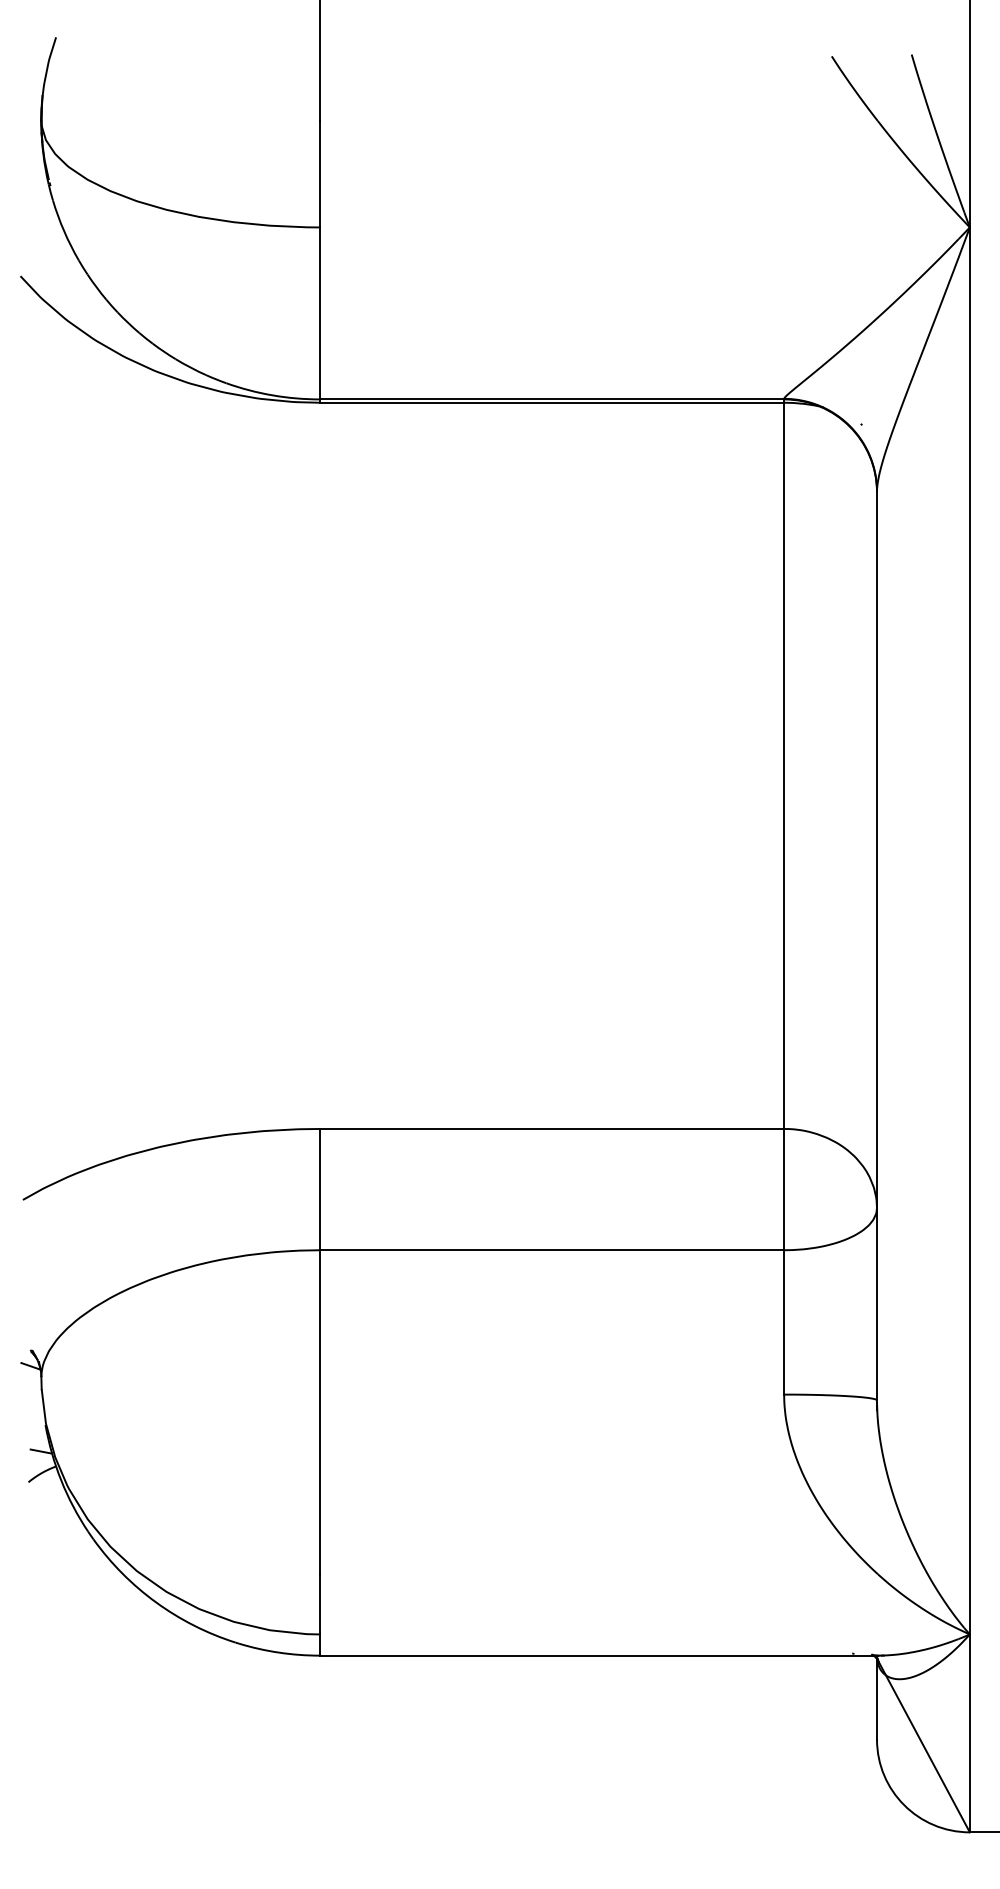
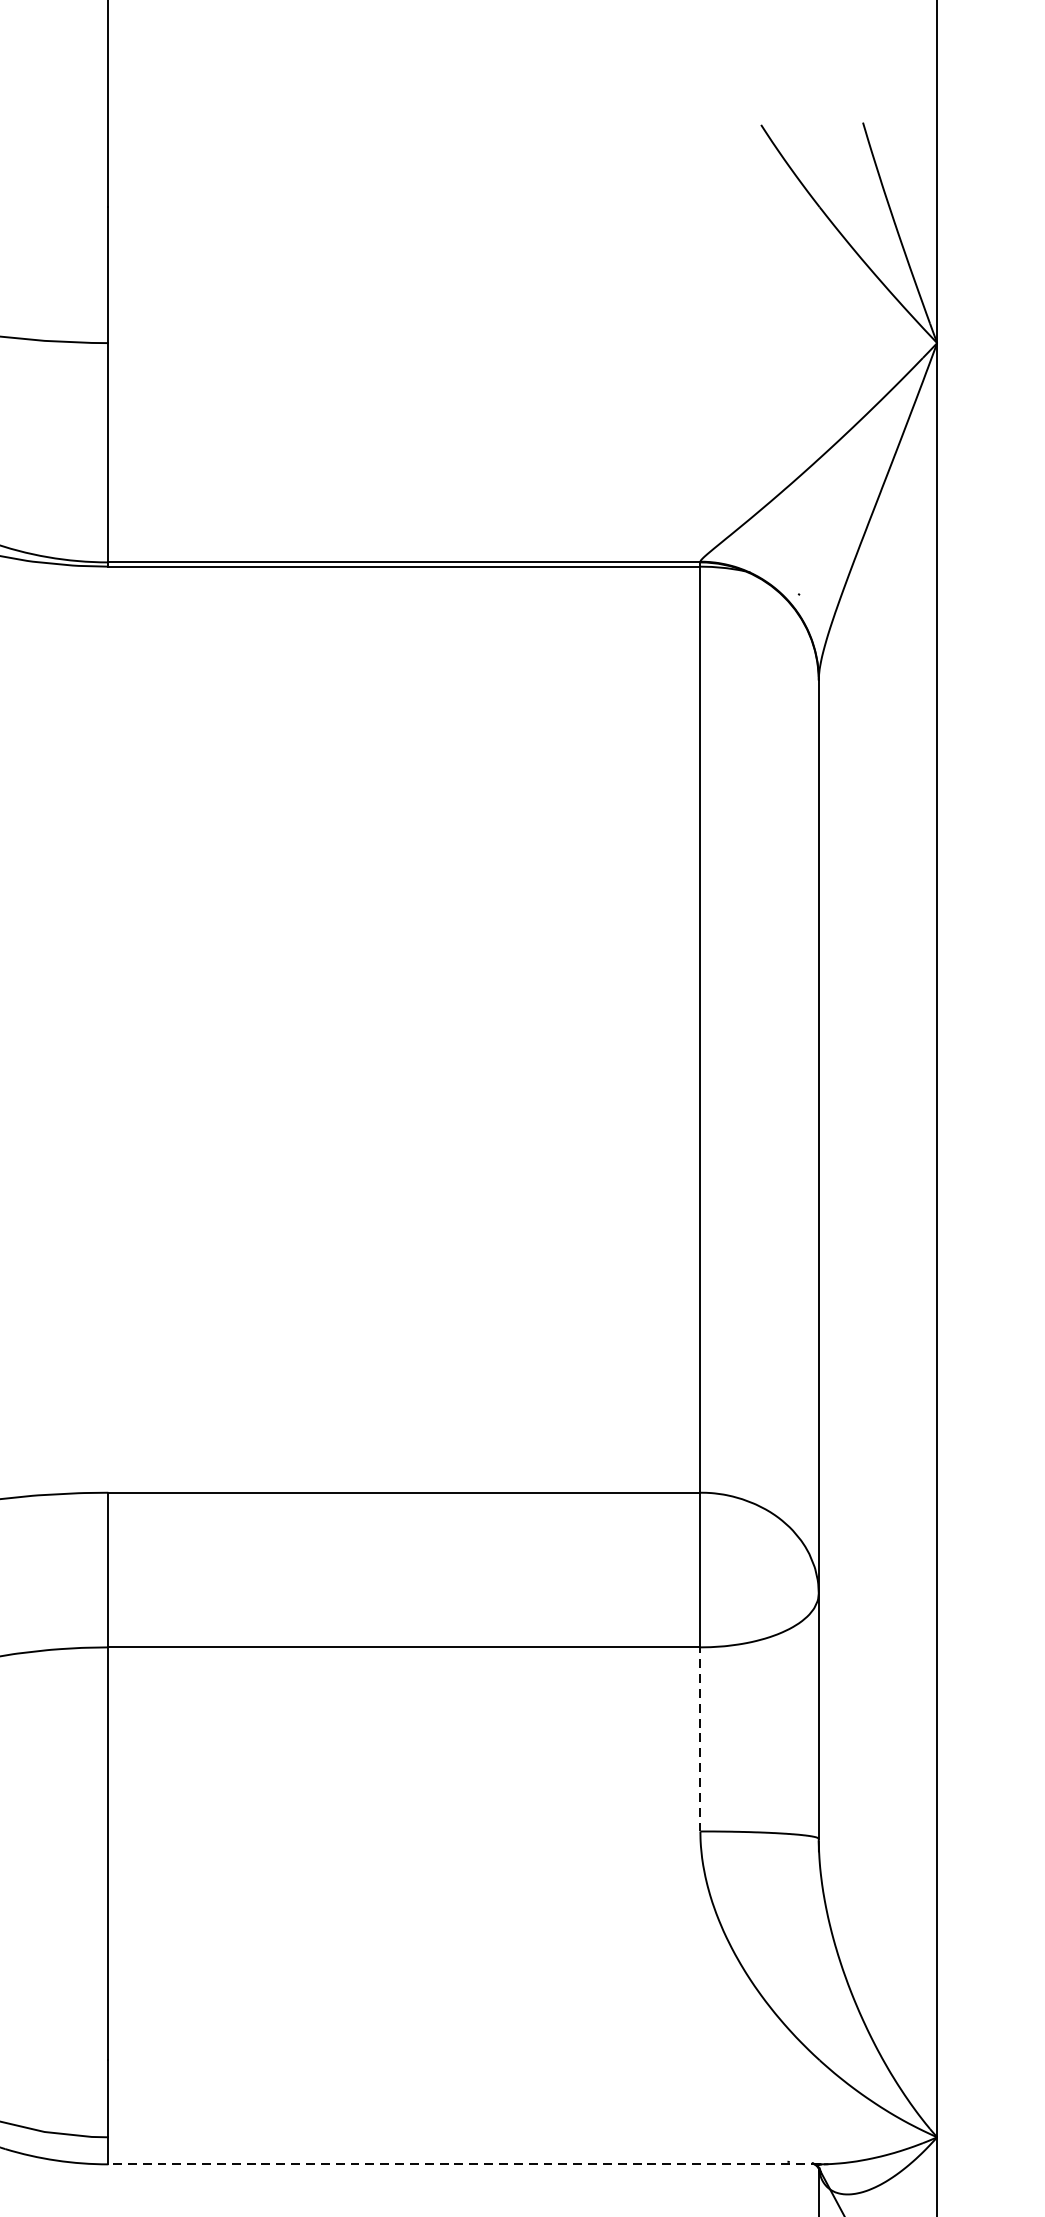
line: (784, 1321) -> (700, 1738), solid -> dashed
line: (598, 1655) -> (463, 2164), solid -> dashed

